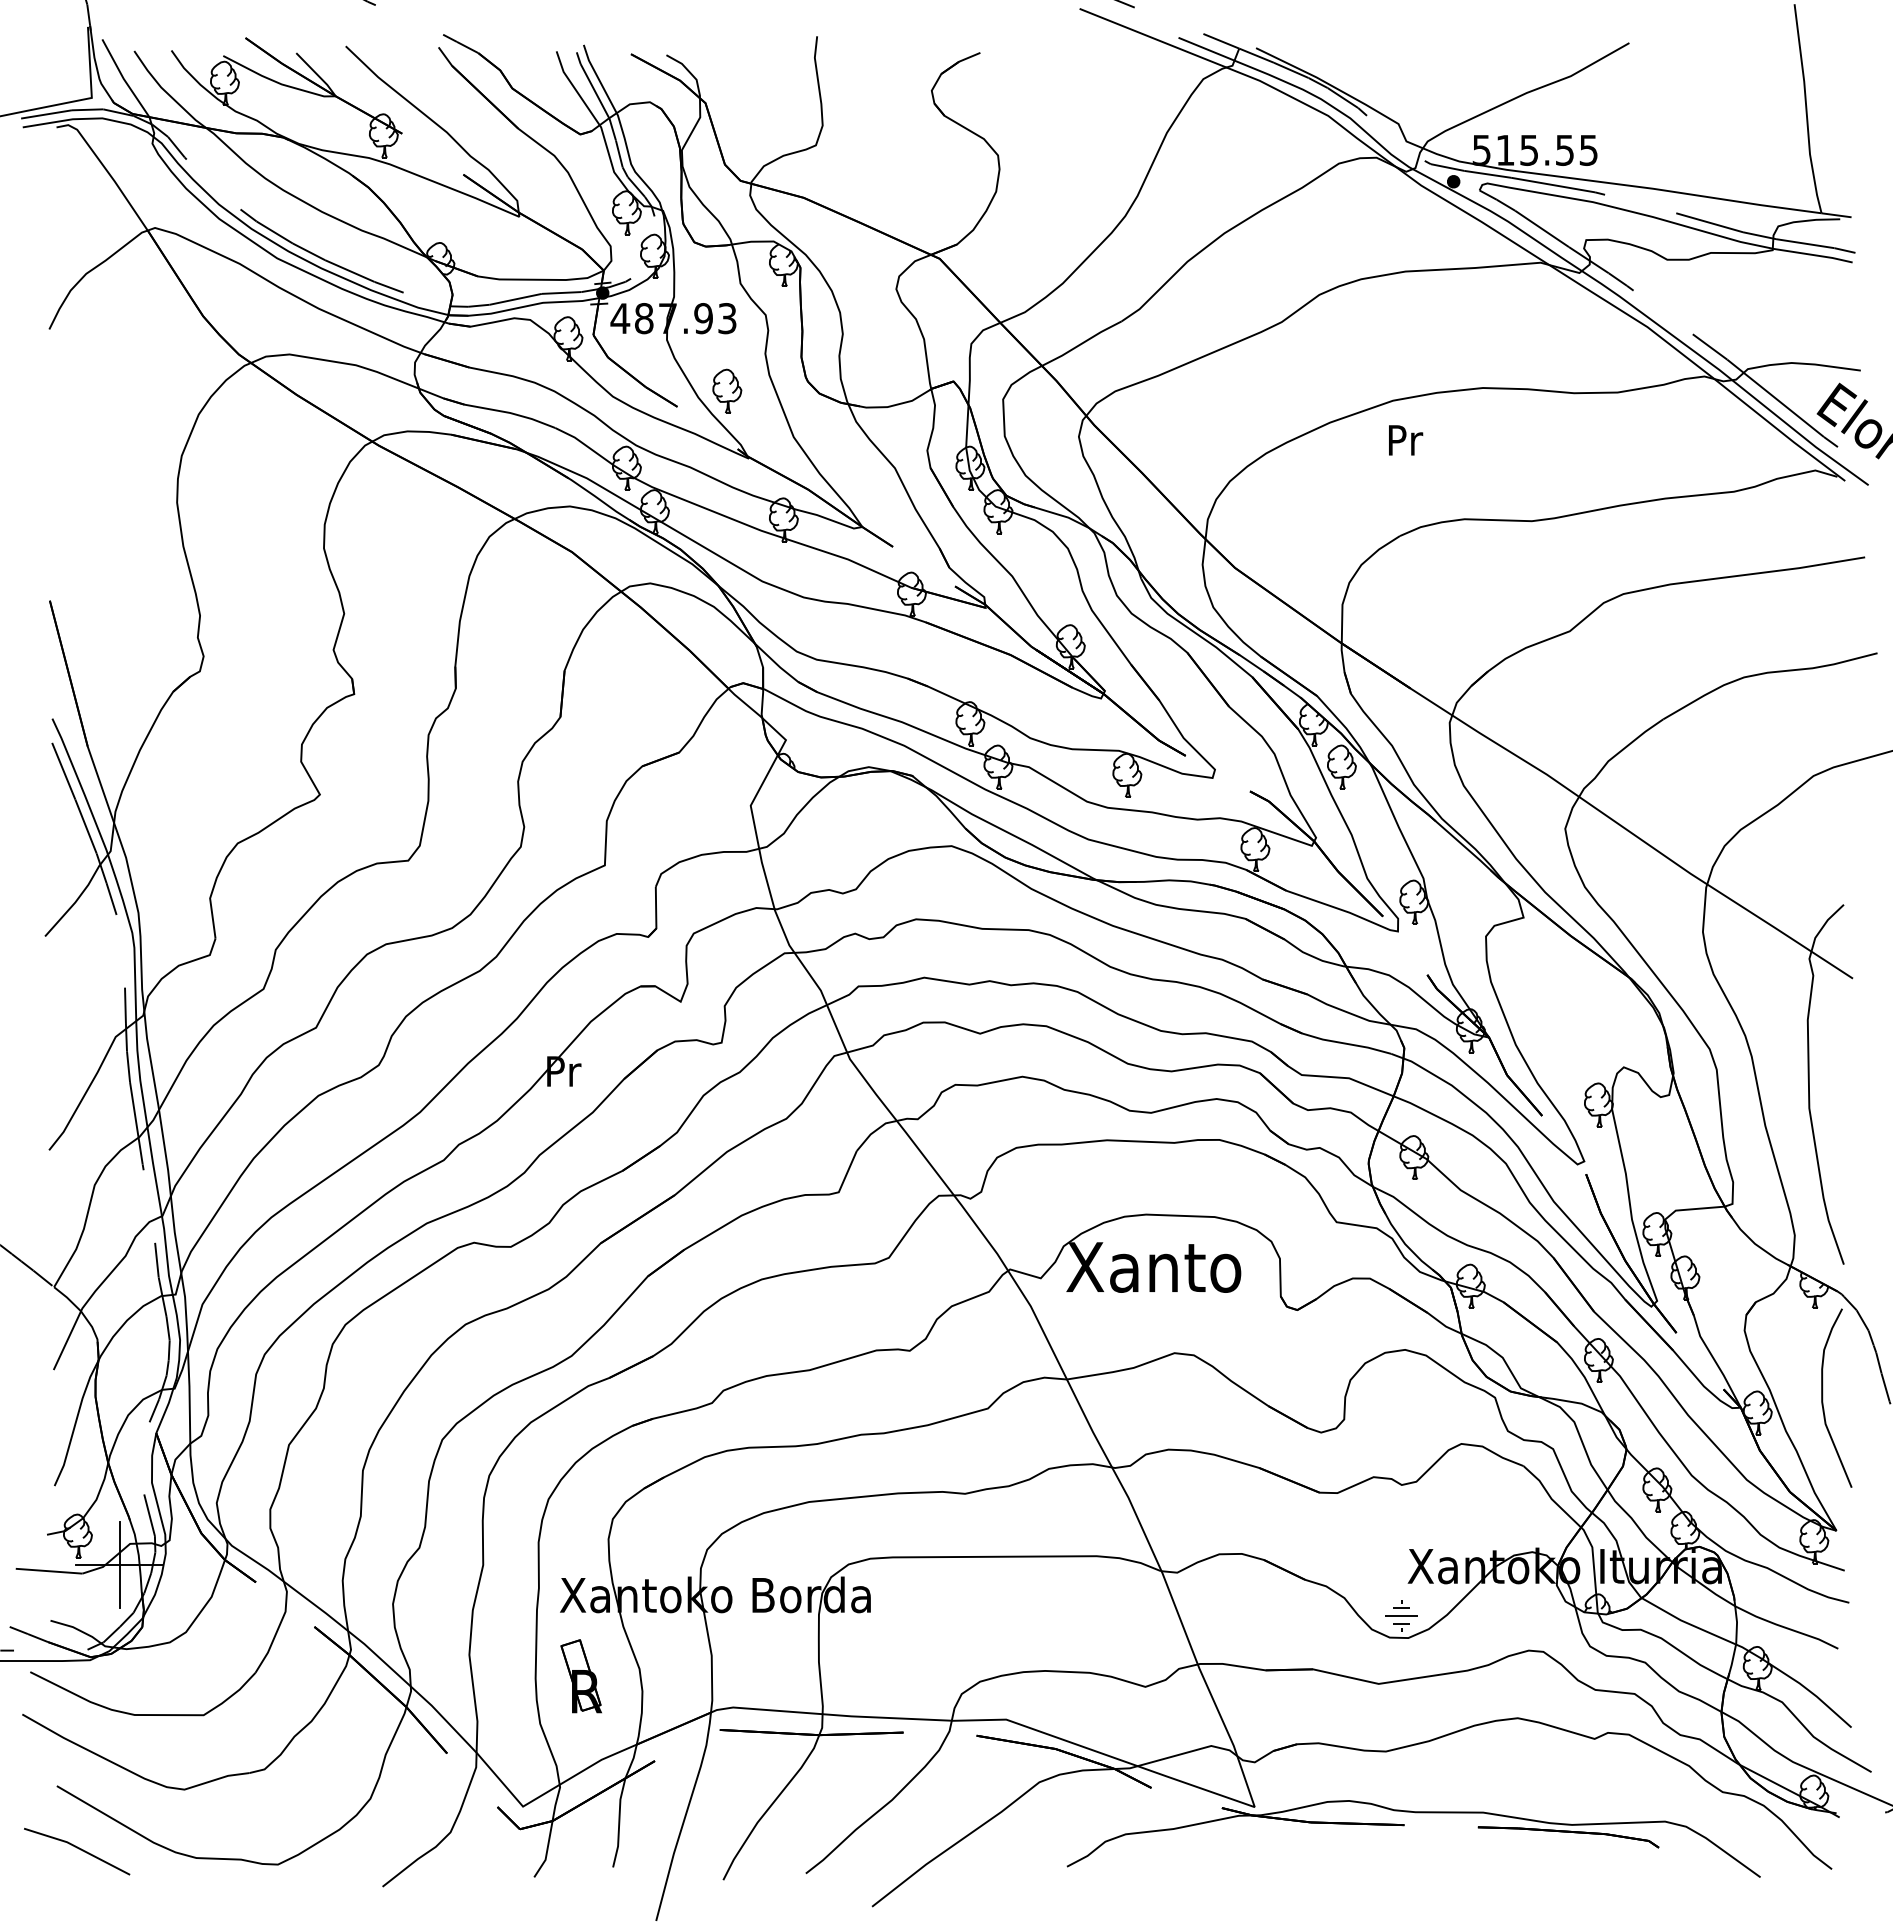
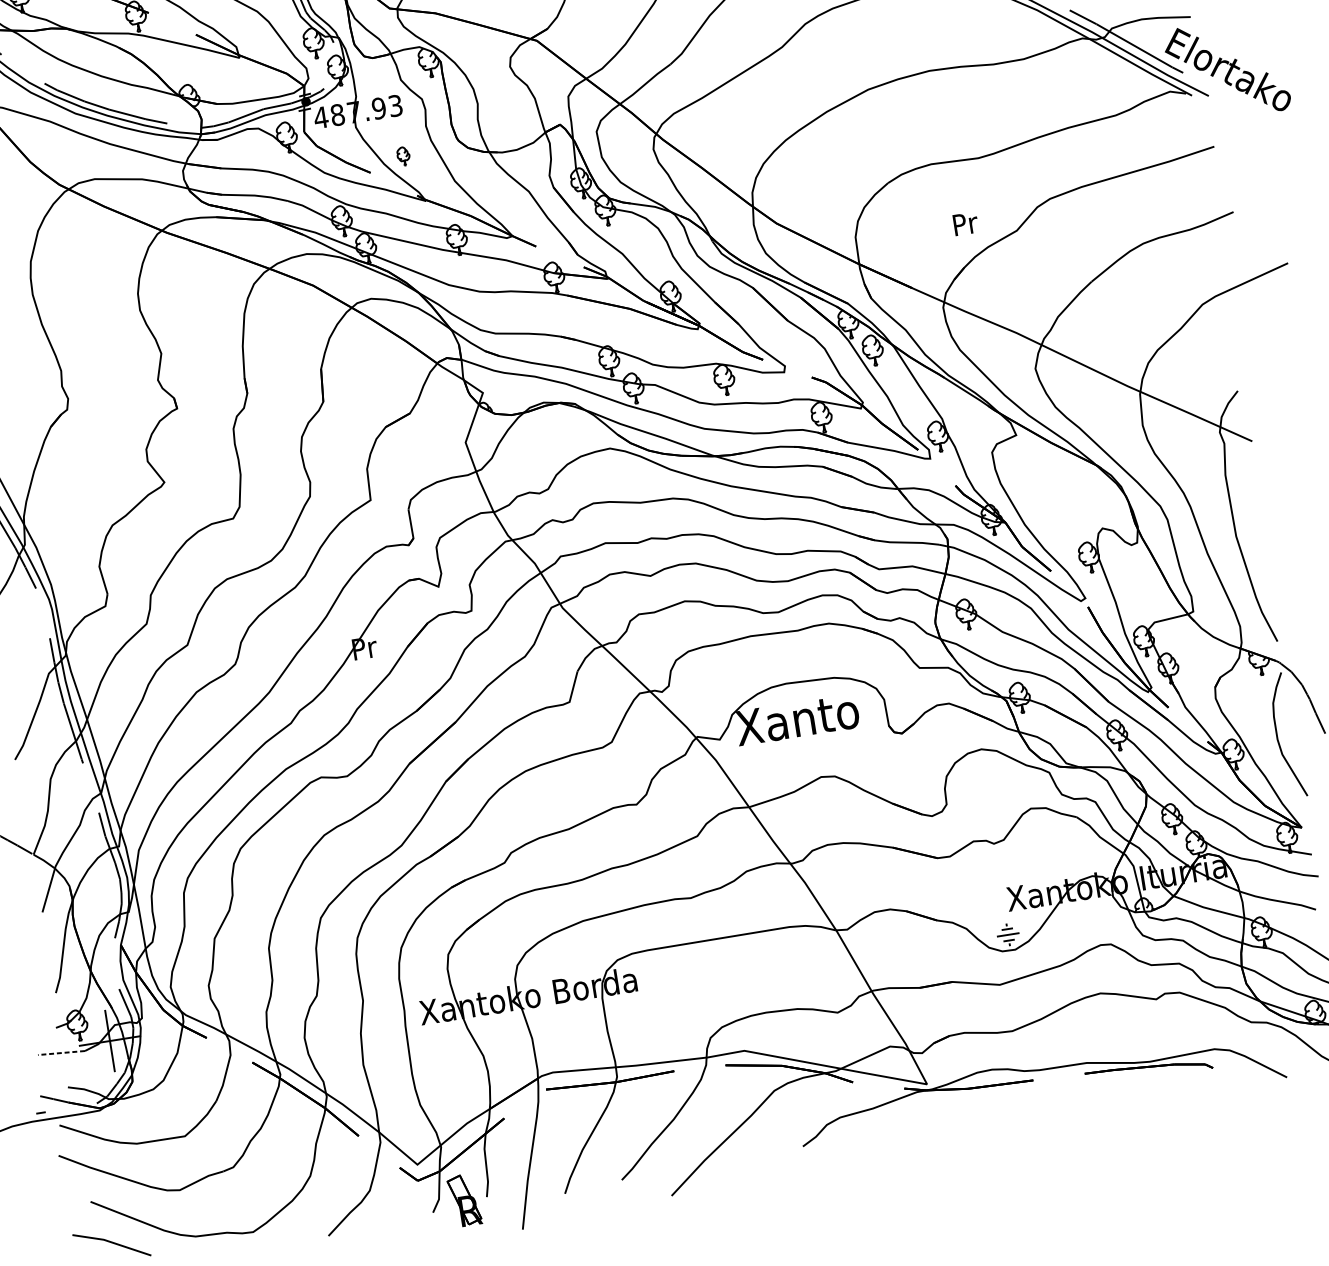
part: (727, 390) -> (403, 155), size x0.6
text: (1406, 440) -> (966, 223), moved
line: (48, 1571) -> (61, 1053), solid -> dashed
part: (580, 1676) -> (464, 1200), moved

